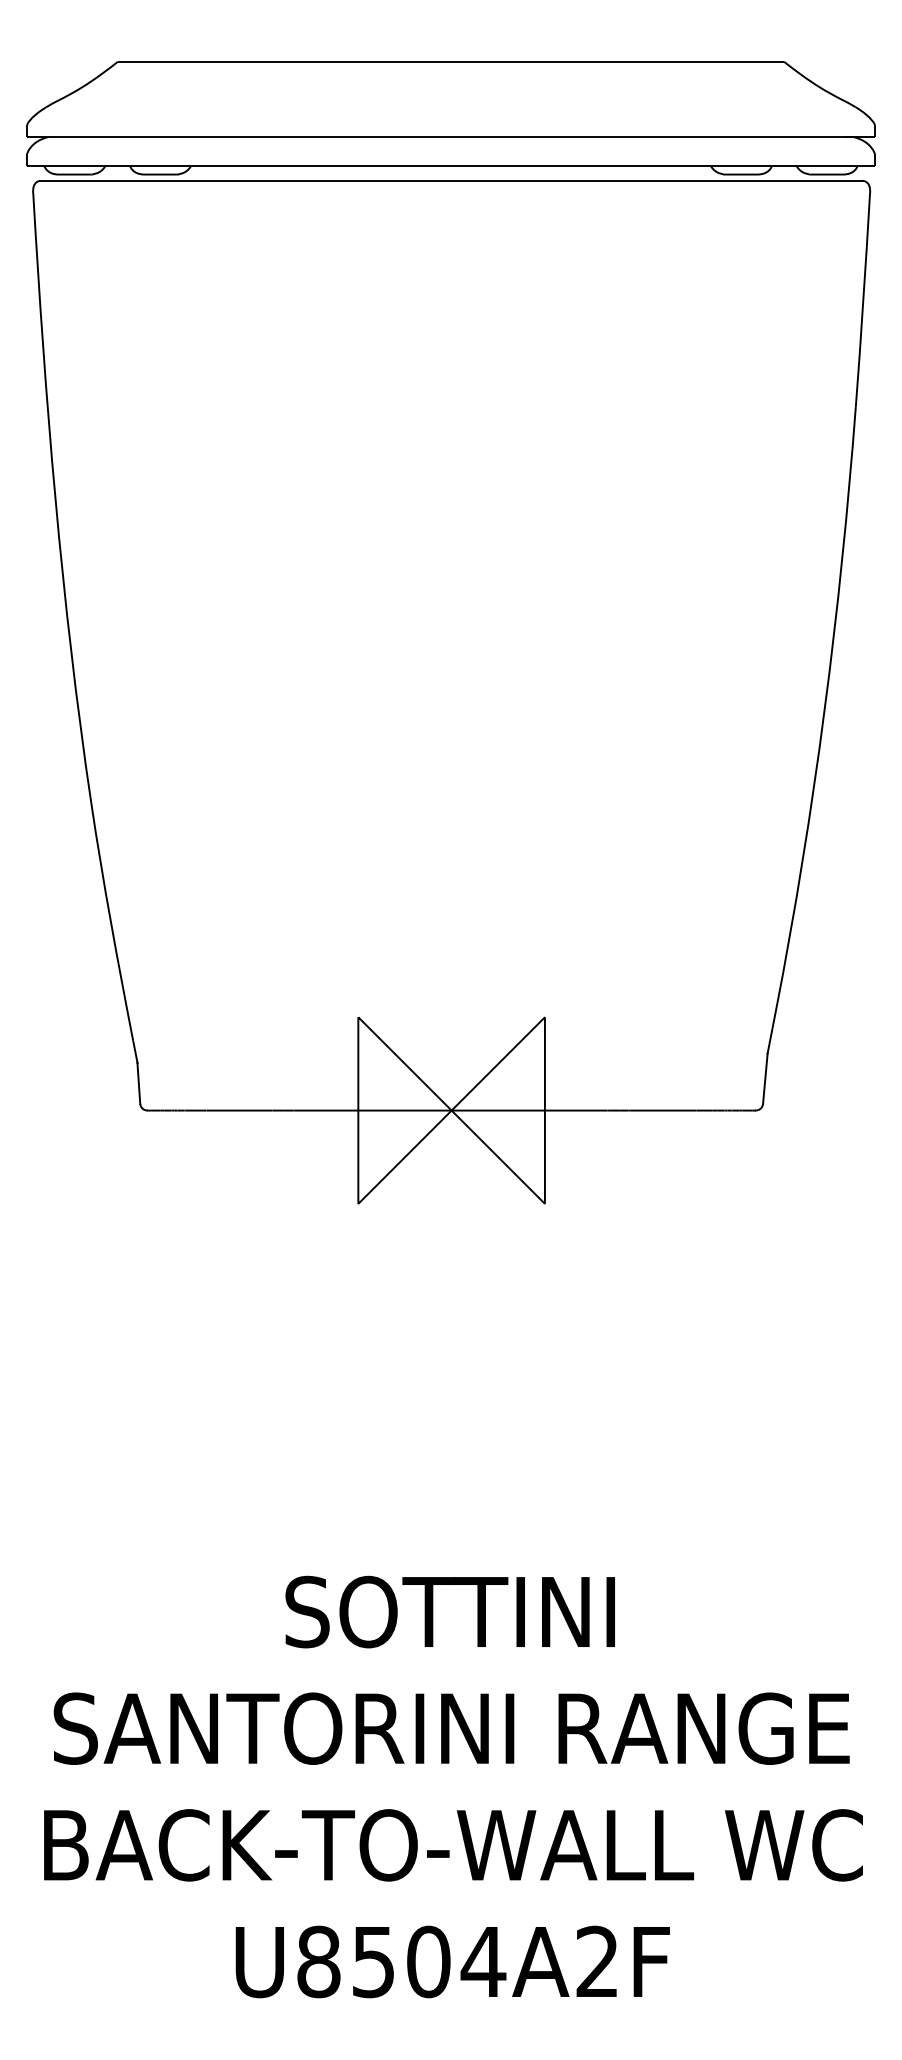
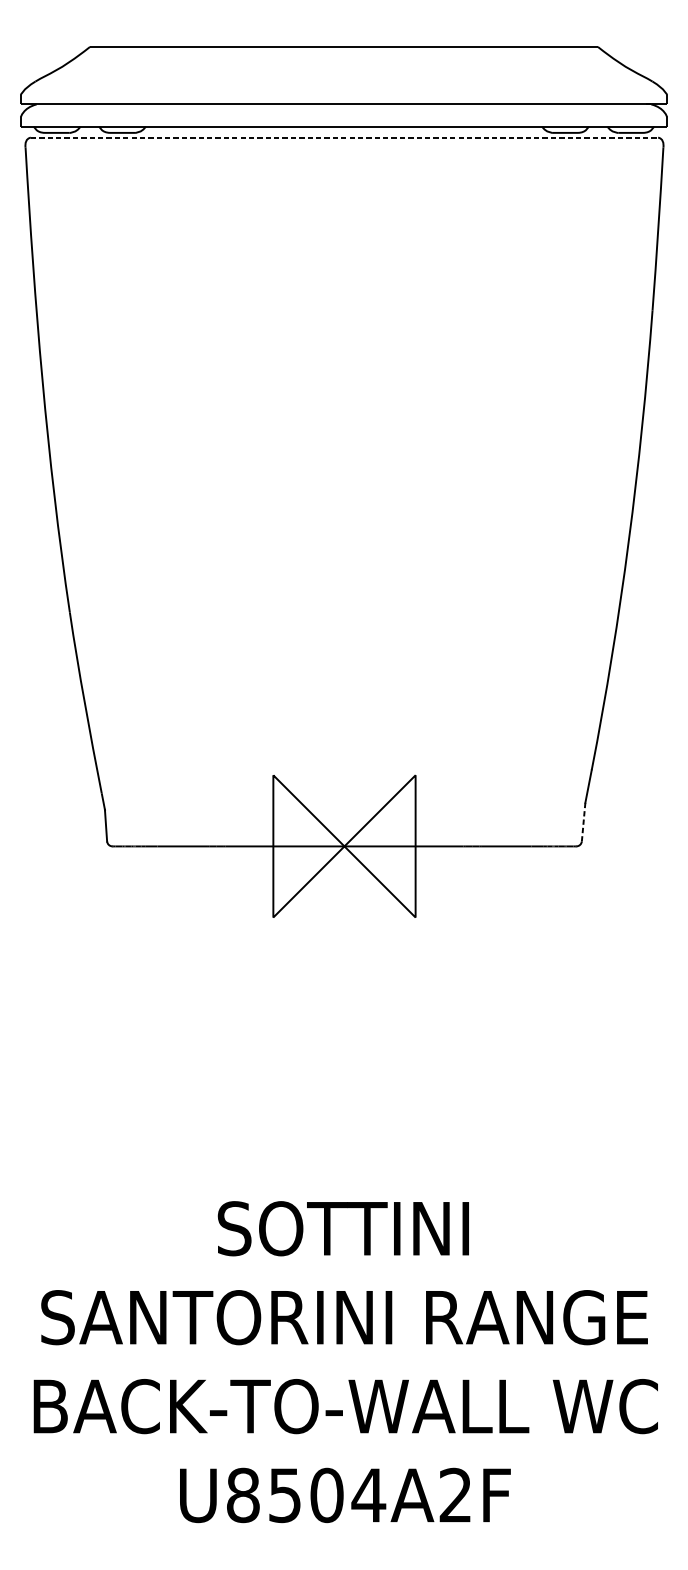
line: (452, 180) -> (345, 137), solid -> dashed
line: (765, 1078) -> (583, 821), solid -> dashed

